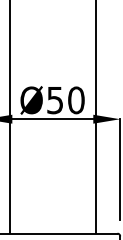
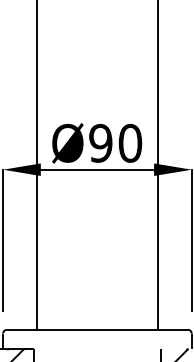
text: (54, 99) -> (100, 142), Ø50 -> Ø90

